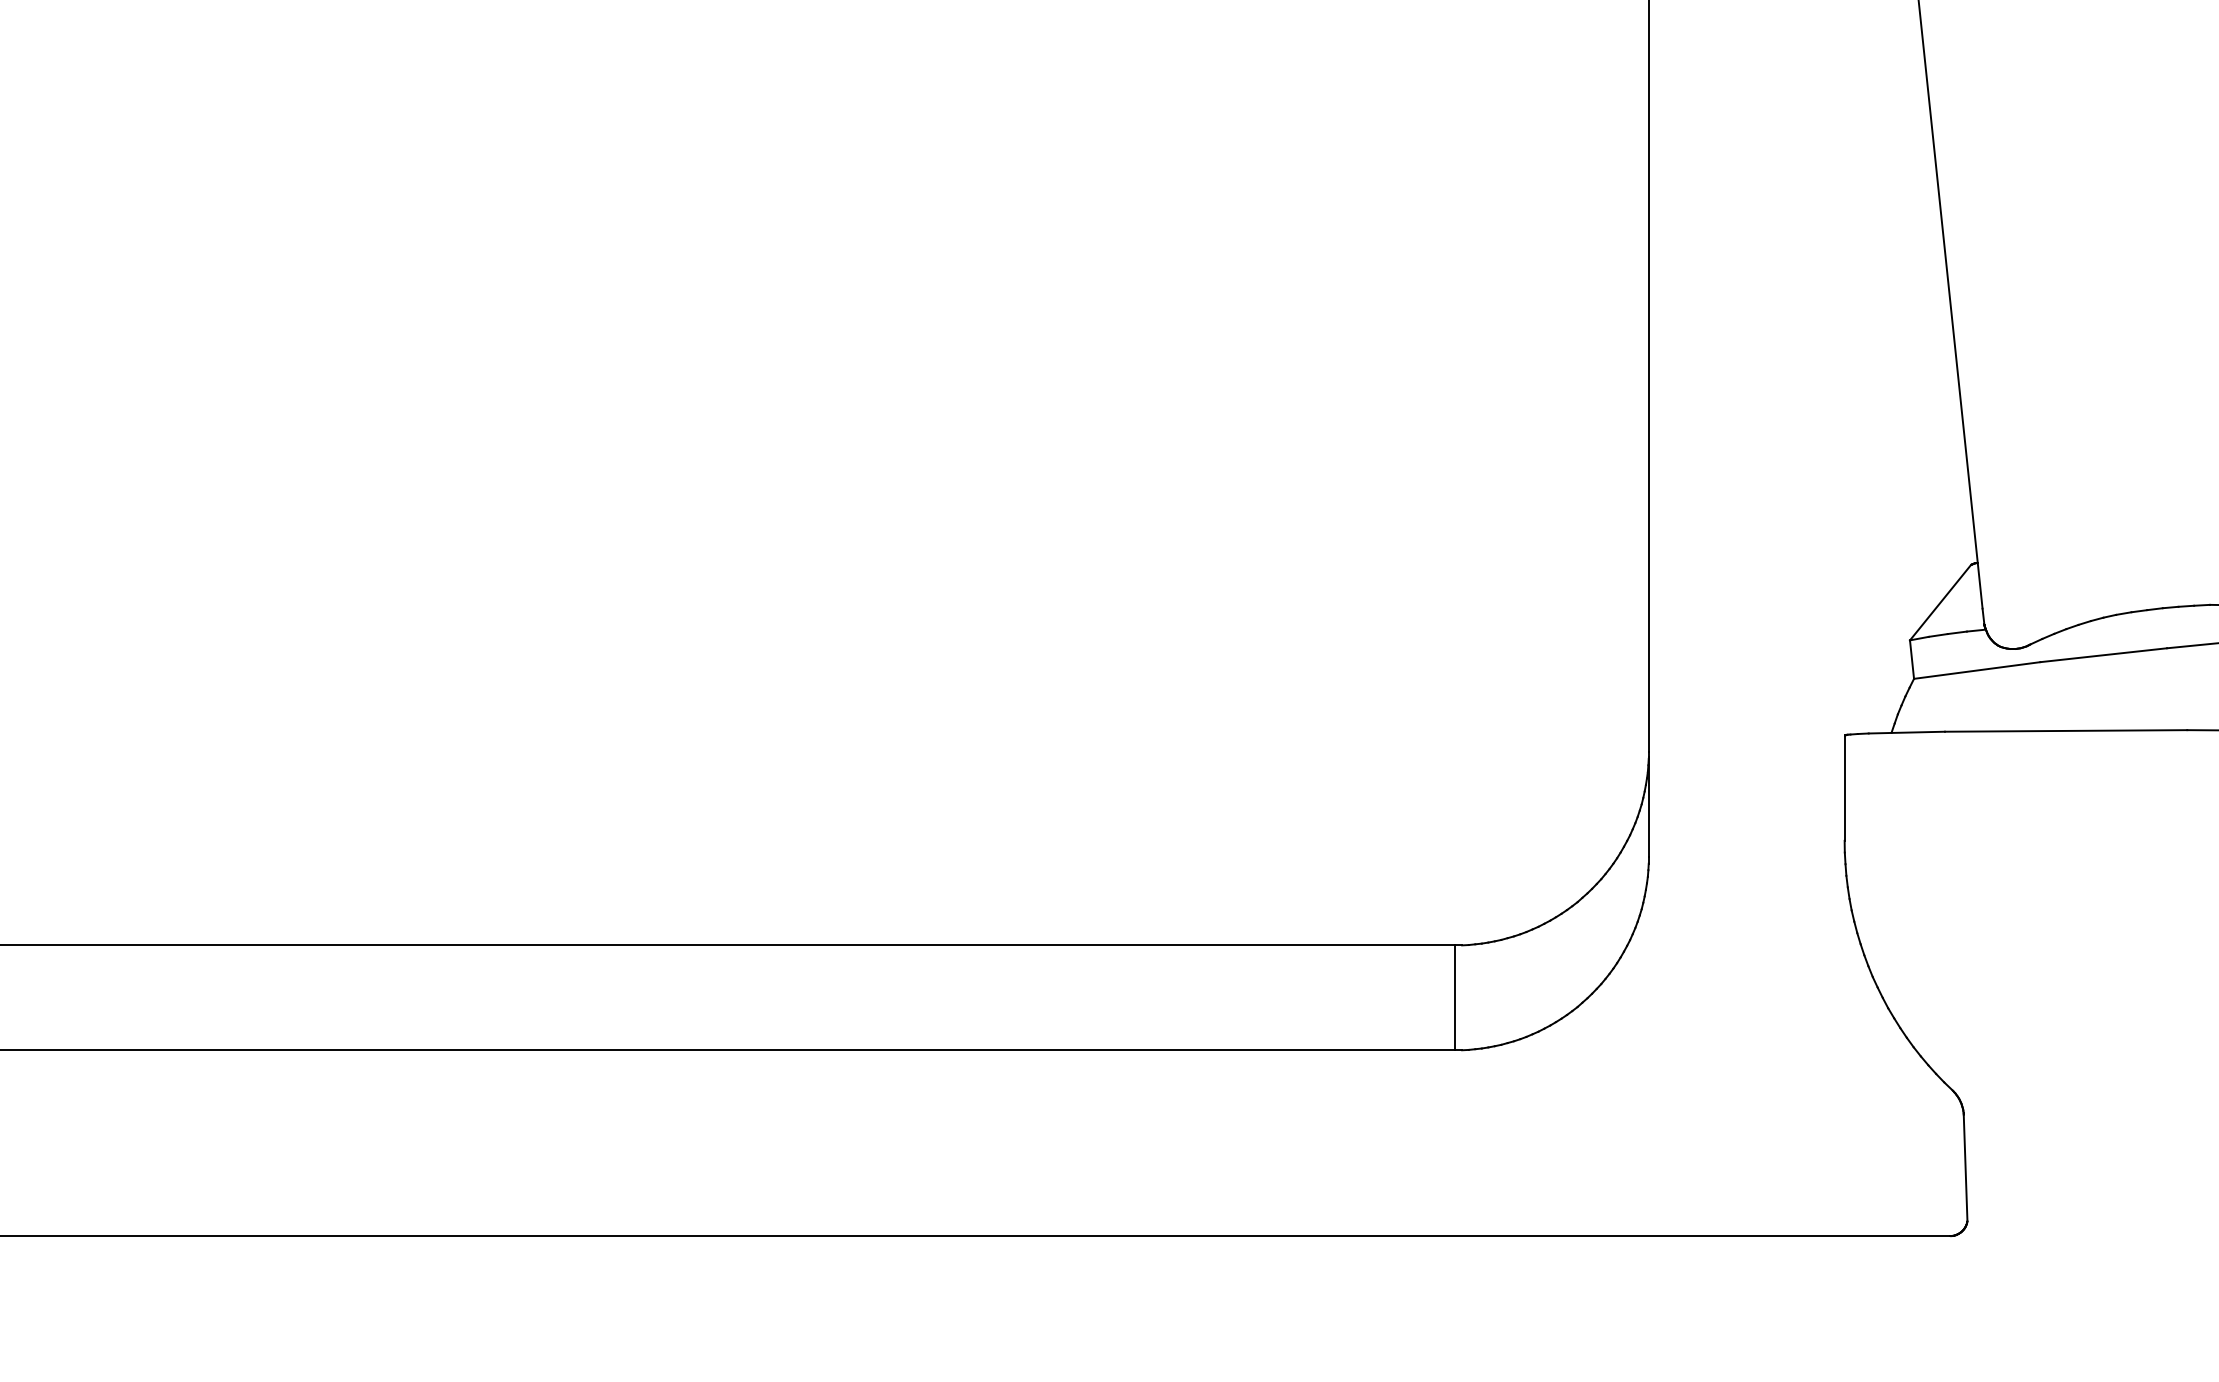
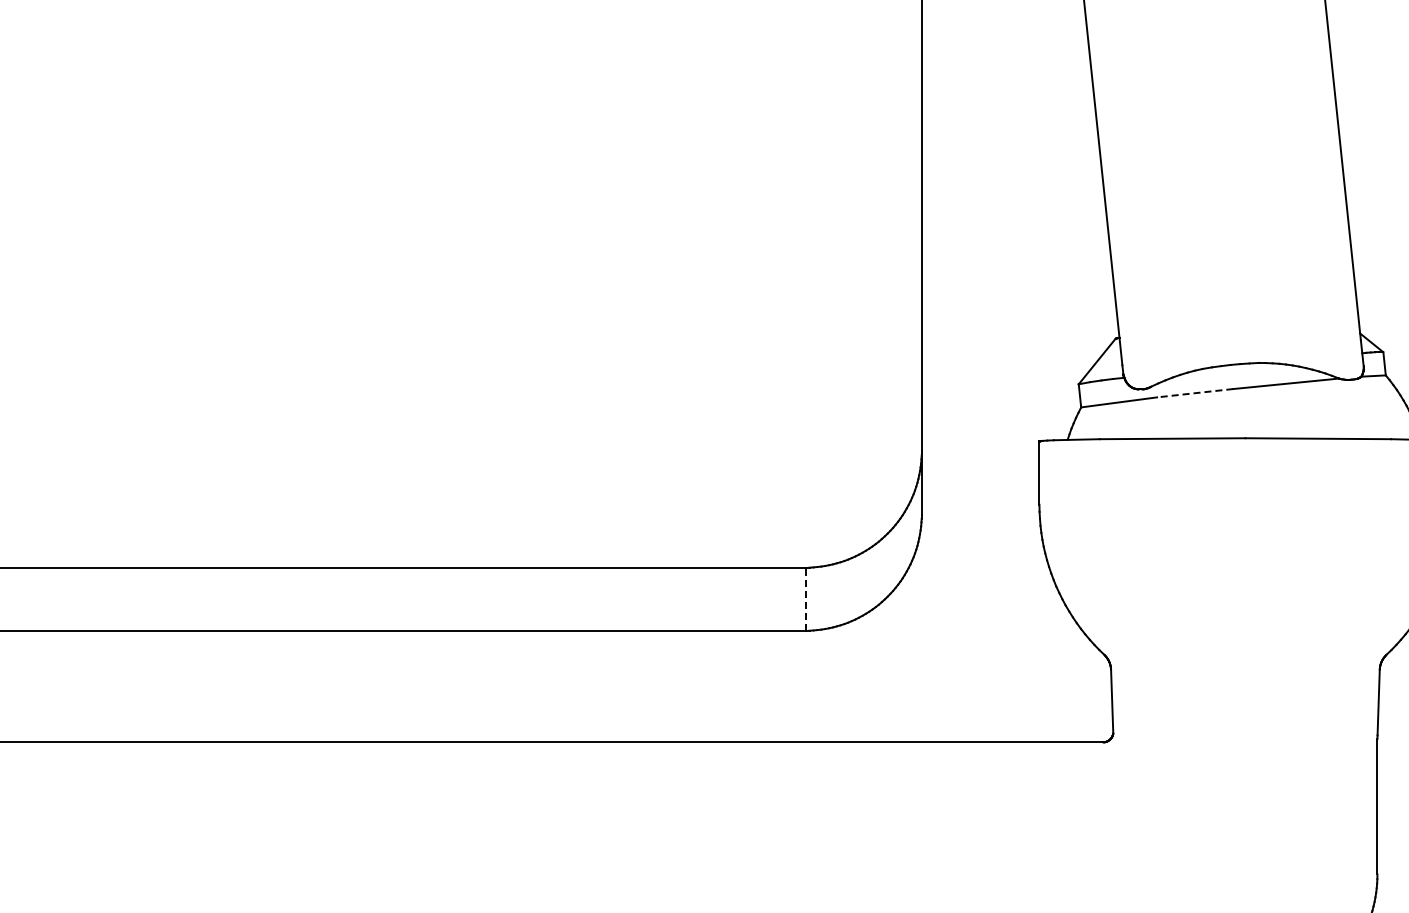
line: (2102, 655) -> (1194, 393), solid -> dashed
line: (1455, 998) -> (805, 599), solid -> dashed

